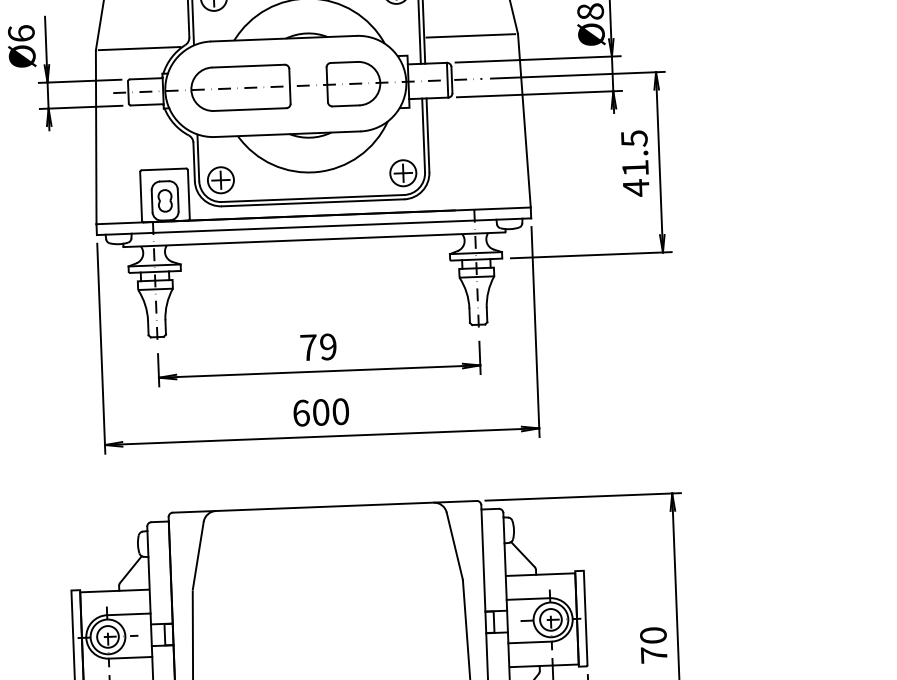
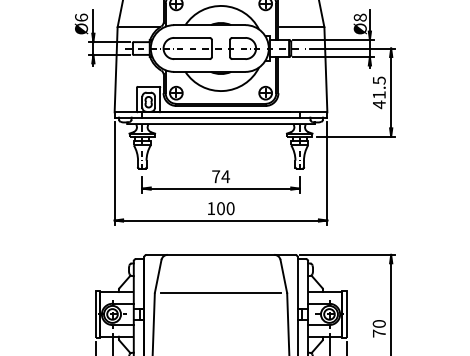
text: (327, 346) -> (225, 176), 79 -> 74
text: (301, 412) -> (211, 208), 600 -> 100
line: (326, 585) -> (220, 293), added

